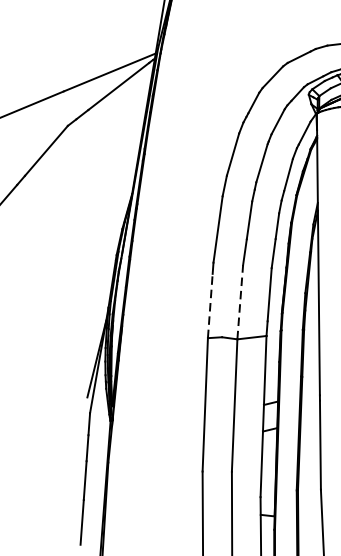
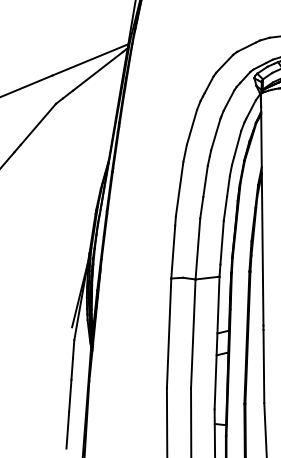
line: (239, 301) -> (197, 248), dashed -> solid
line: (210, 306) -> (173, 252), dashed -> solid

